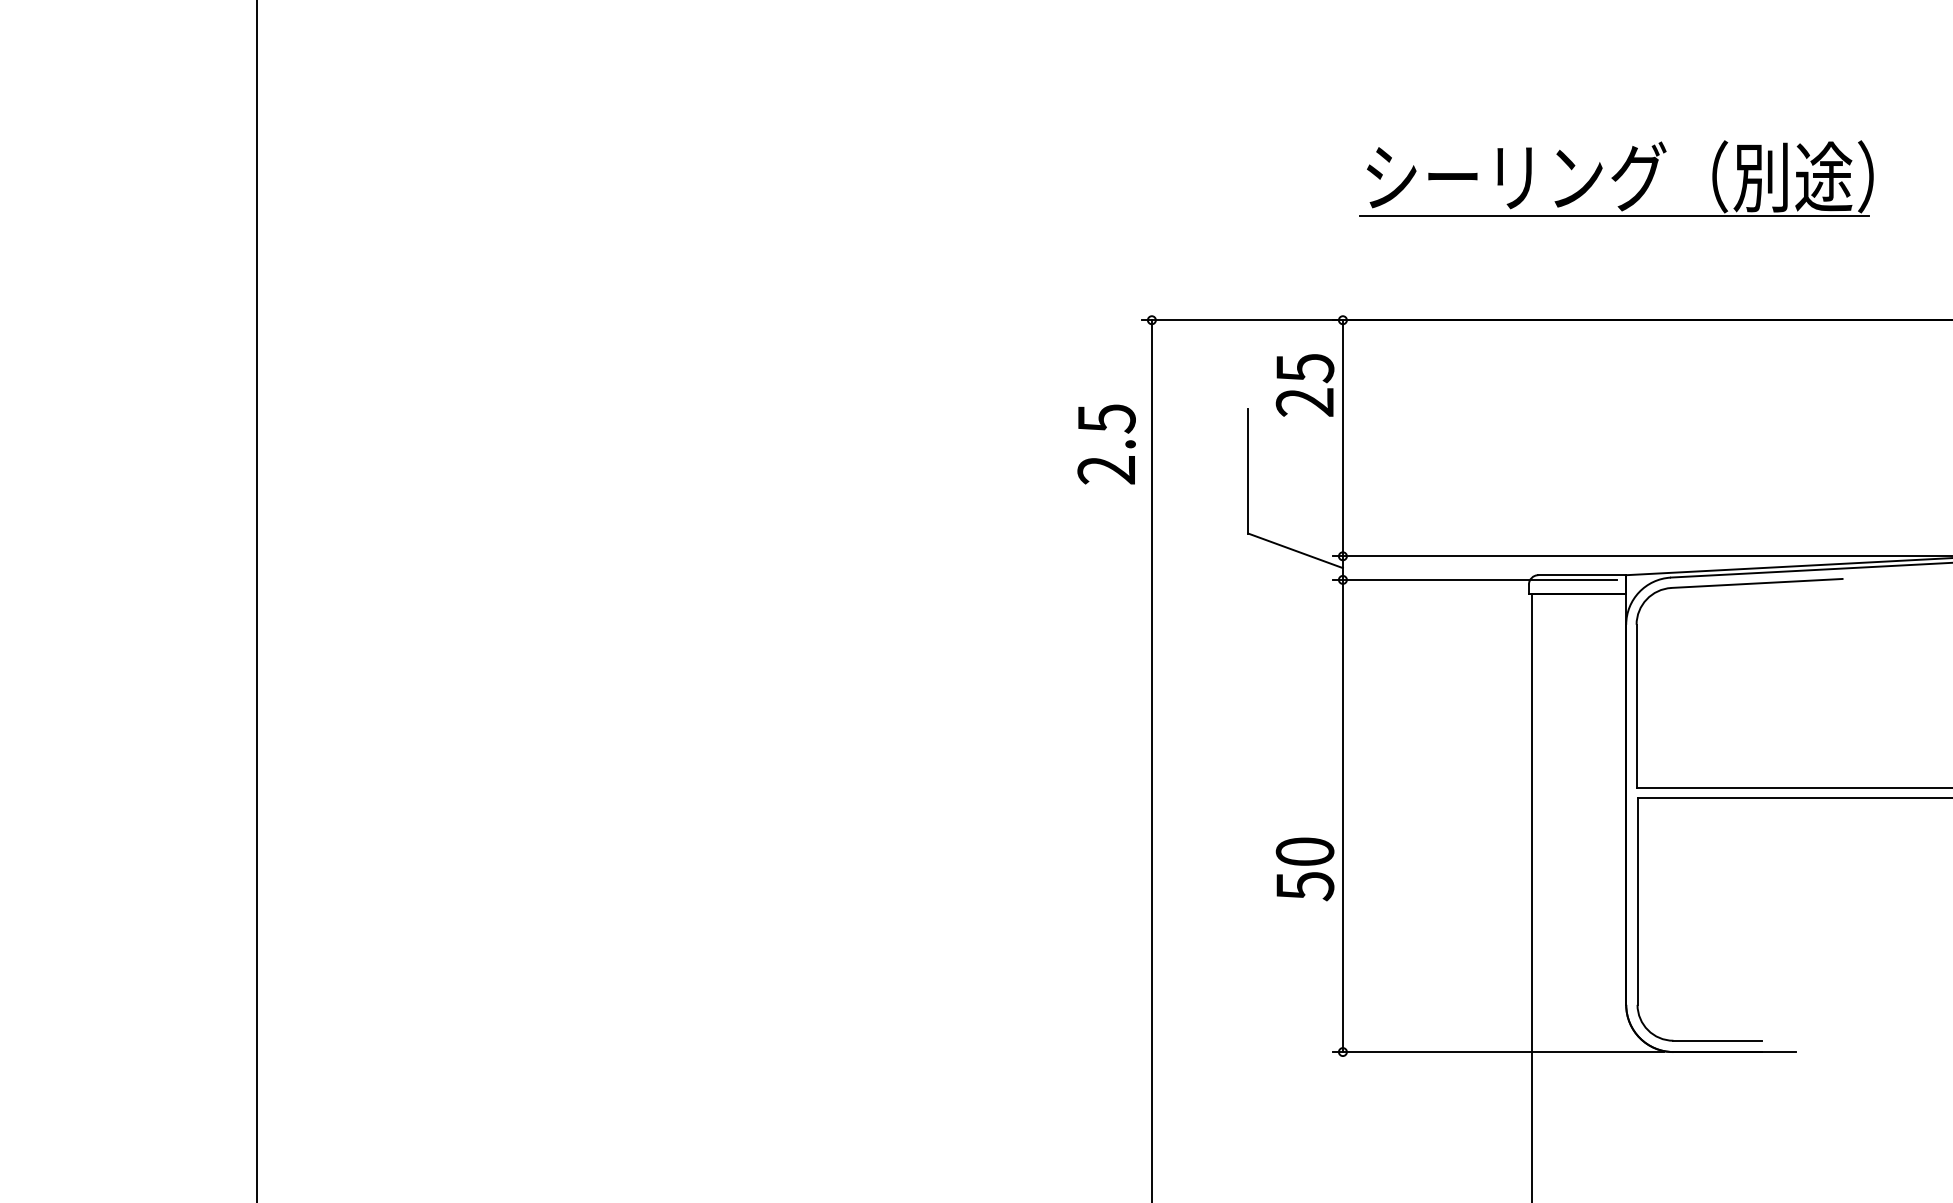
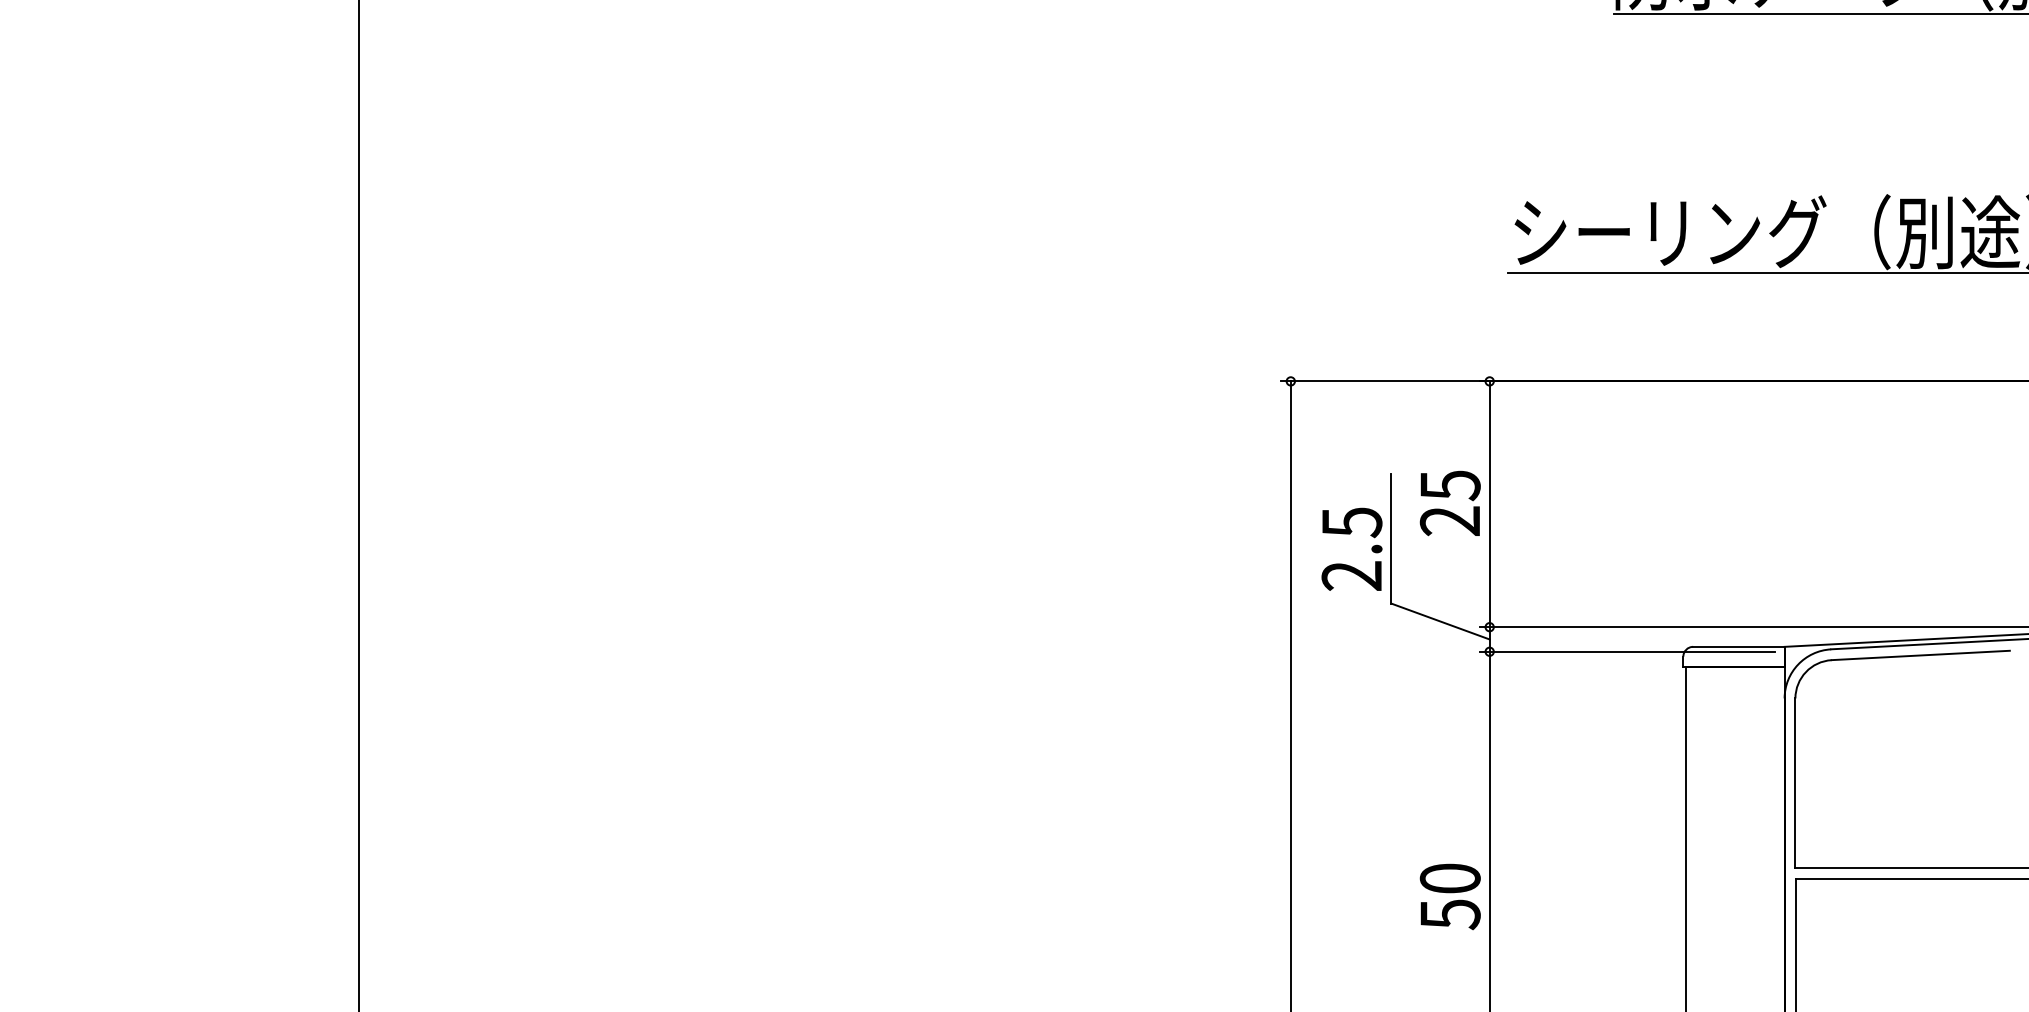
text: (1304, 385) -> (1449, 503), moved
text: (1106, 444) -> (1351, 549), moved
text: (1304, 869) -> (1449, 897), moved

